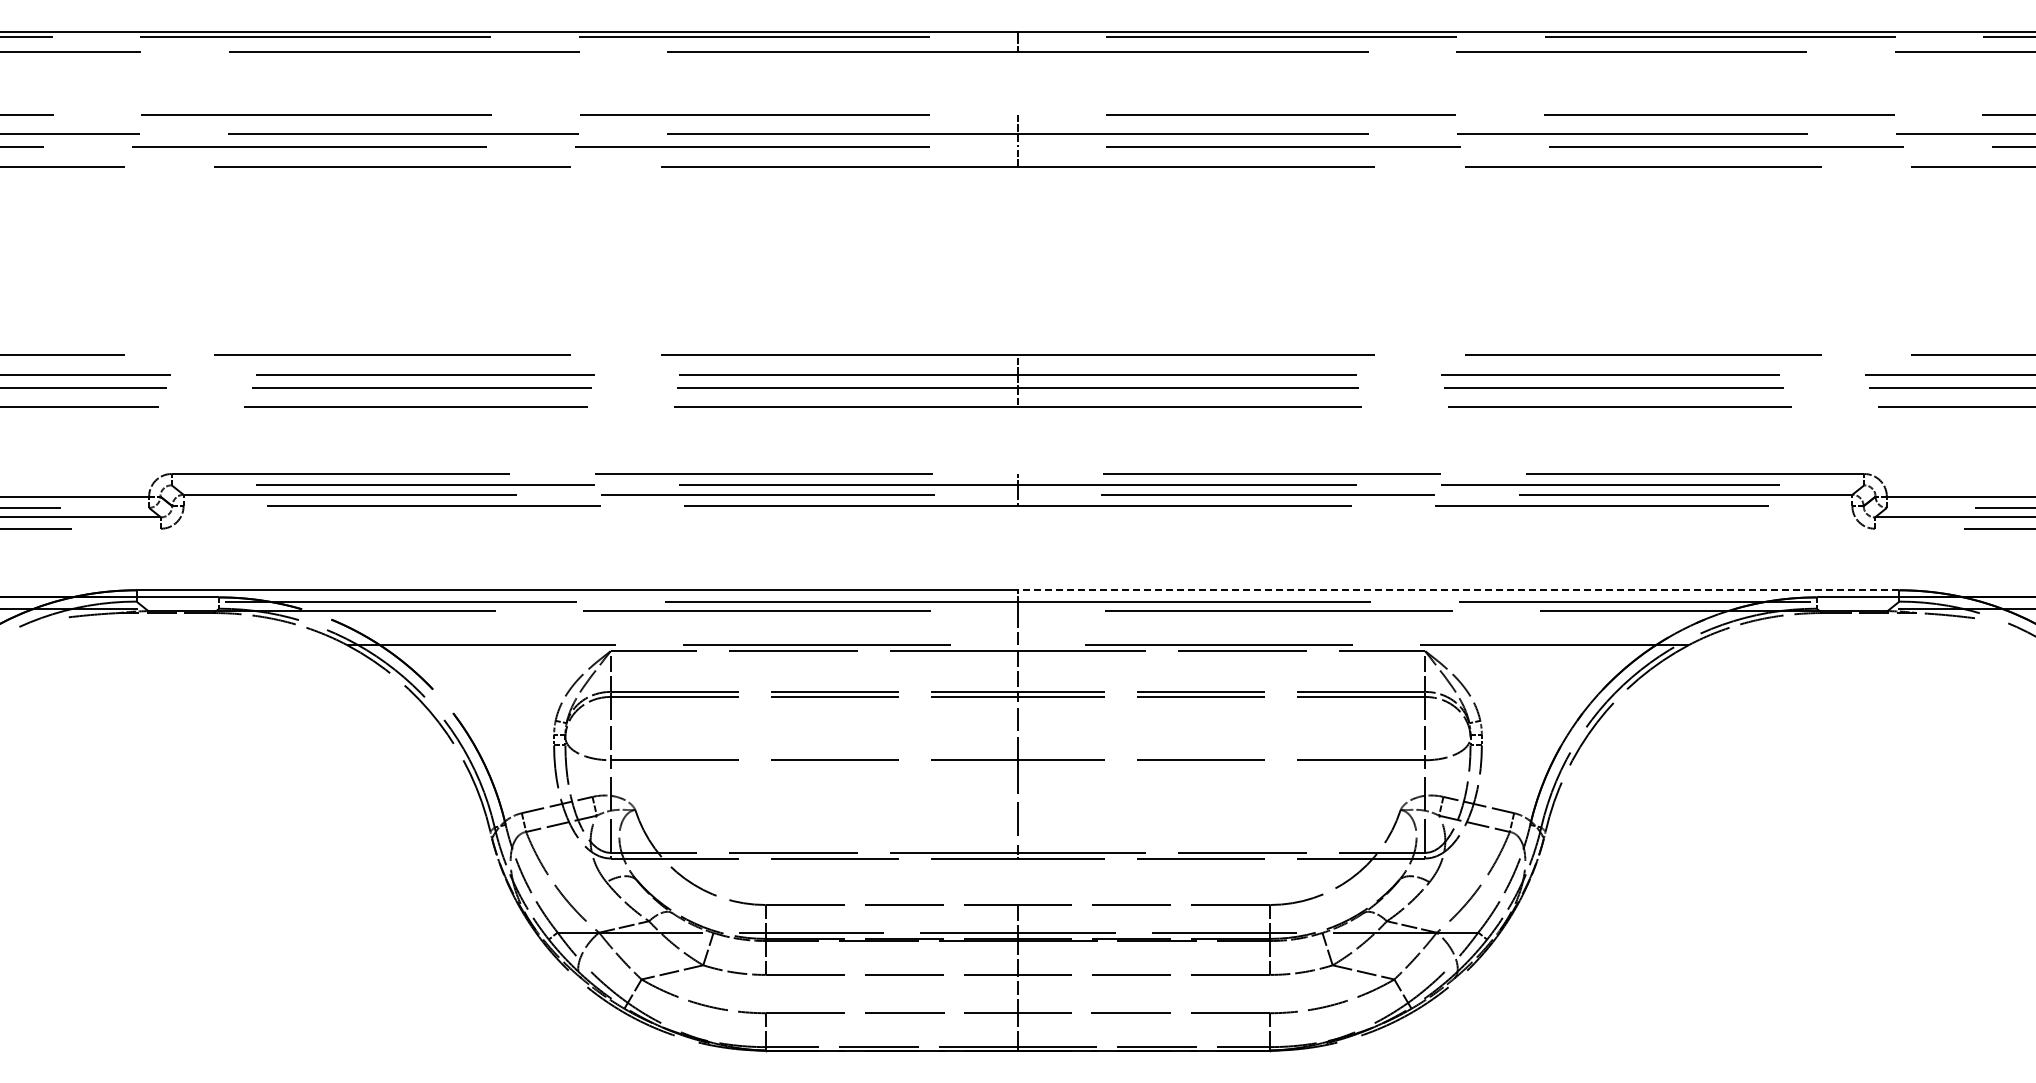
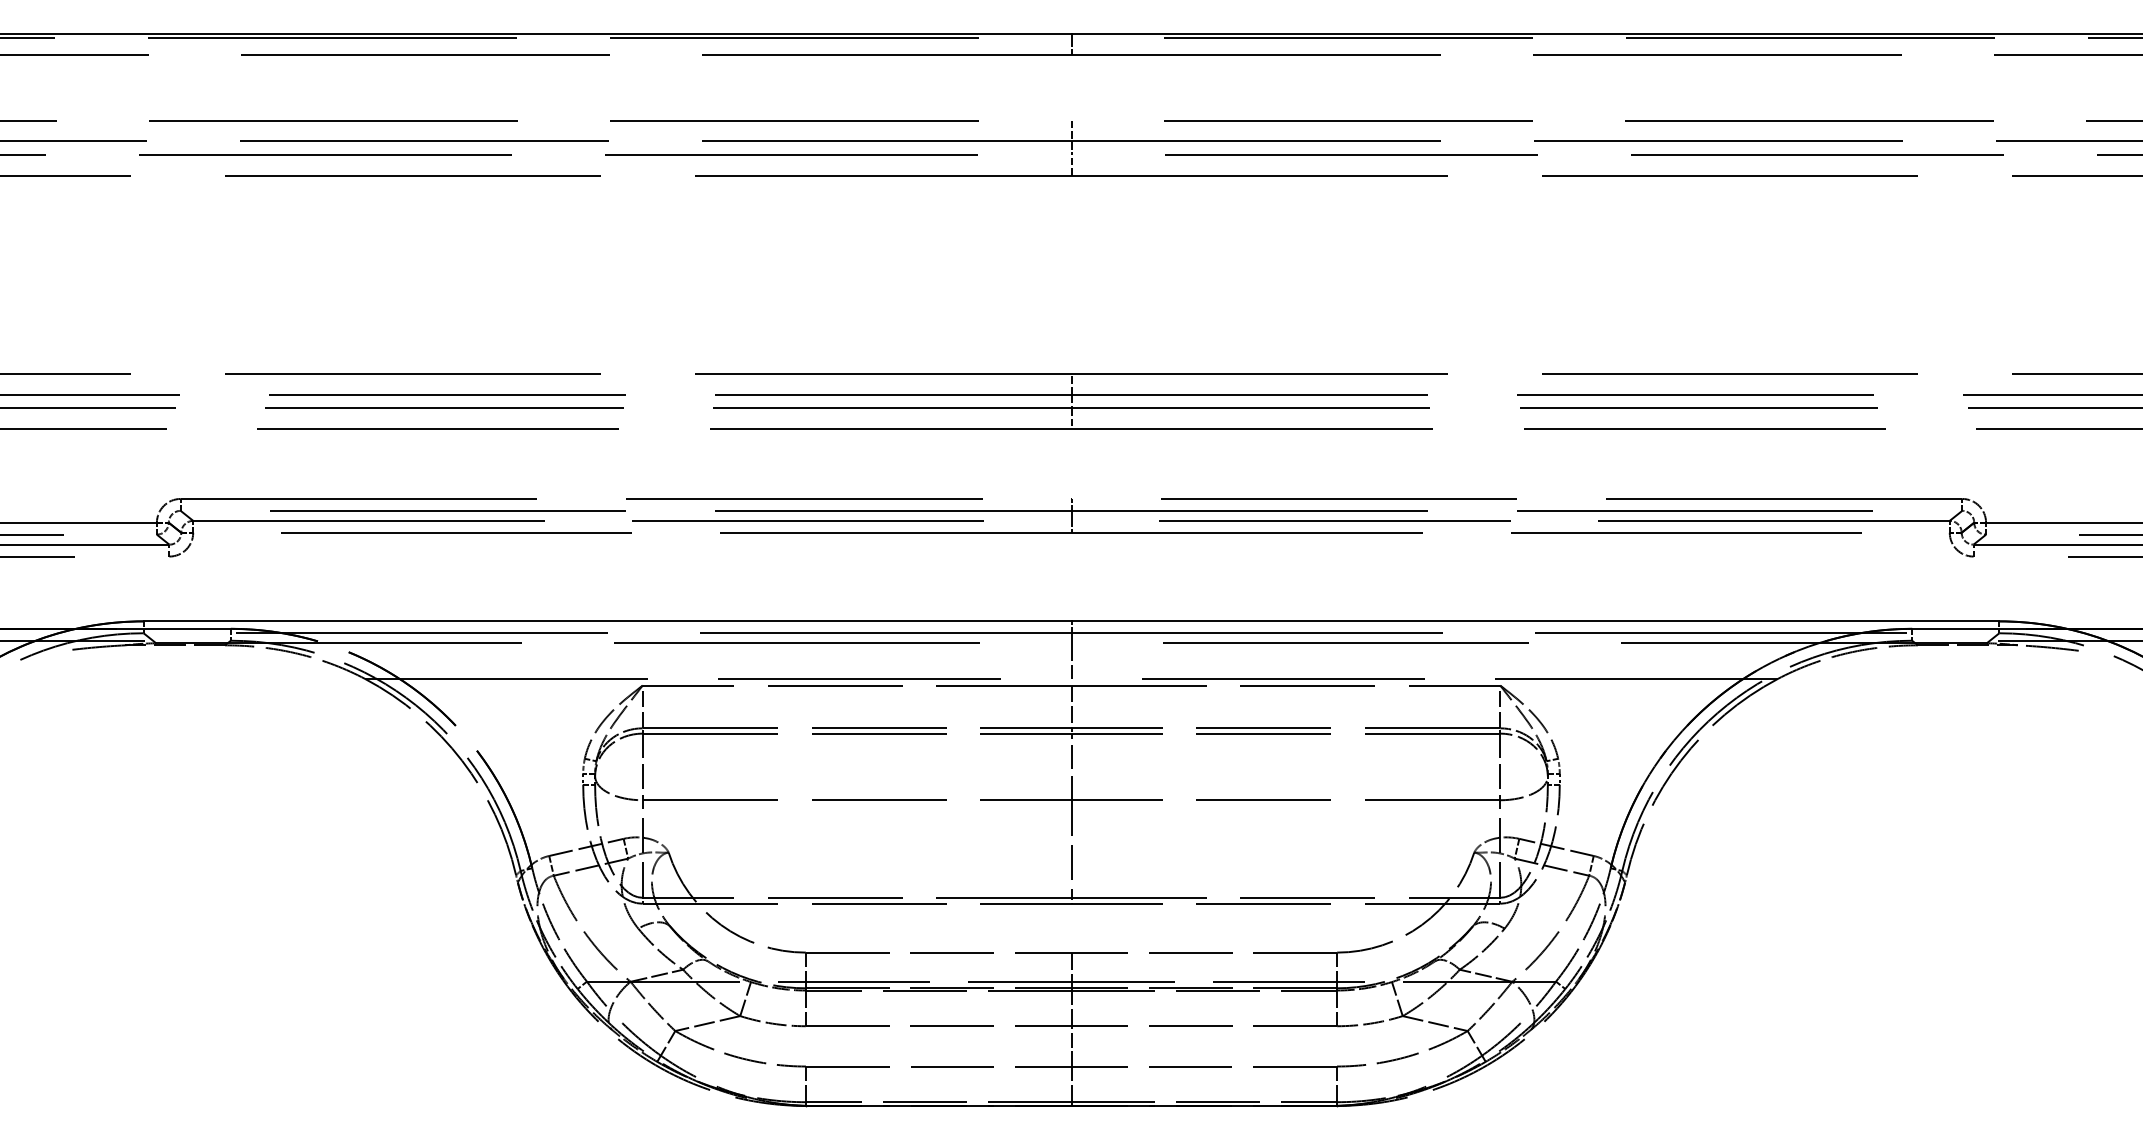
line: (1458, 590) -> (1535, 621), dashed -> solid

